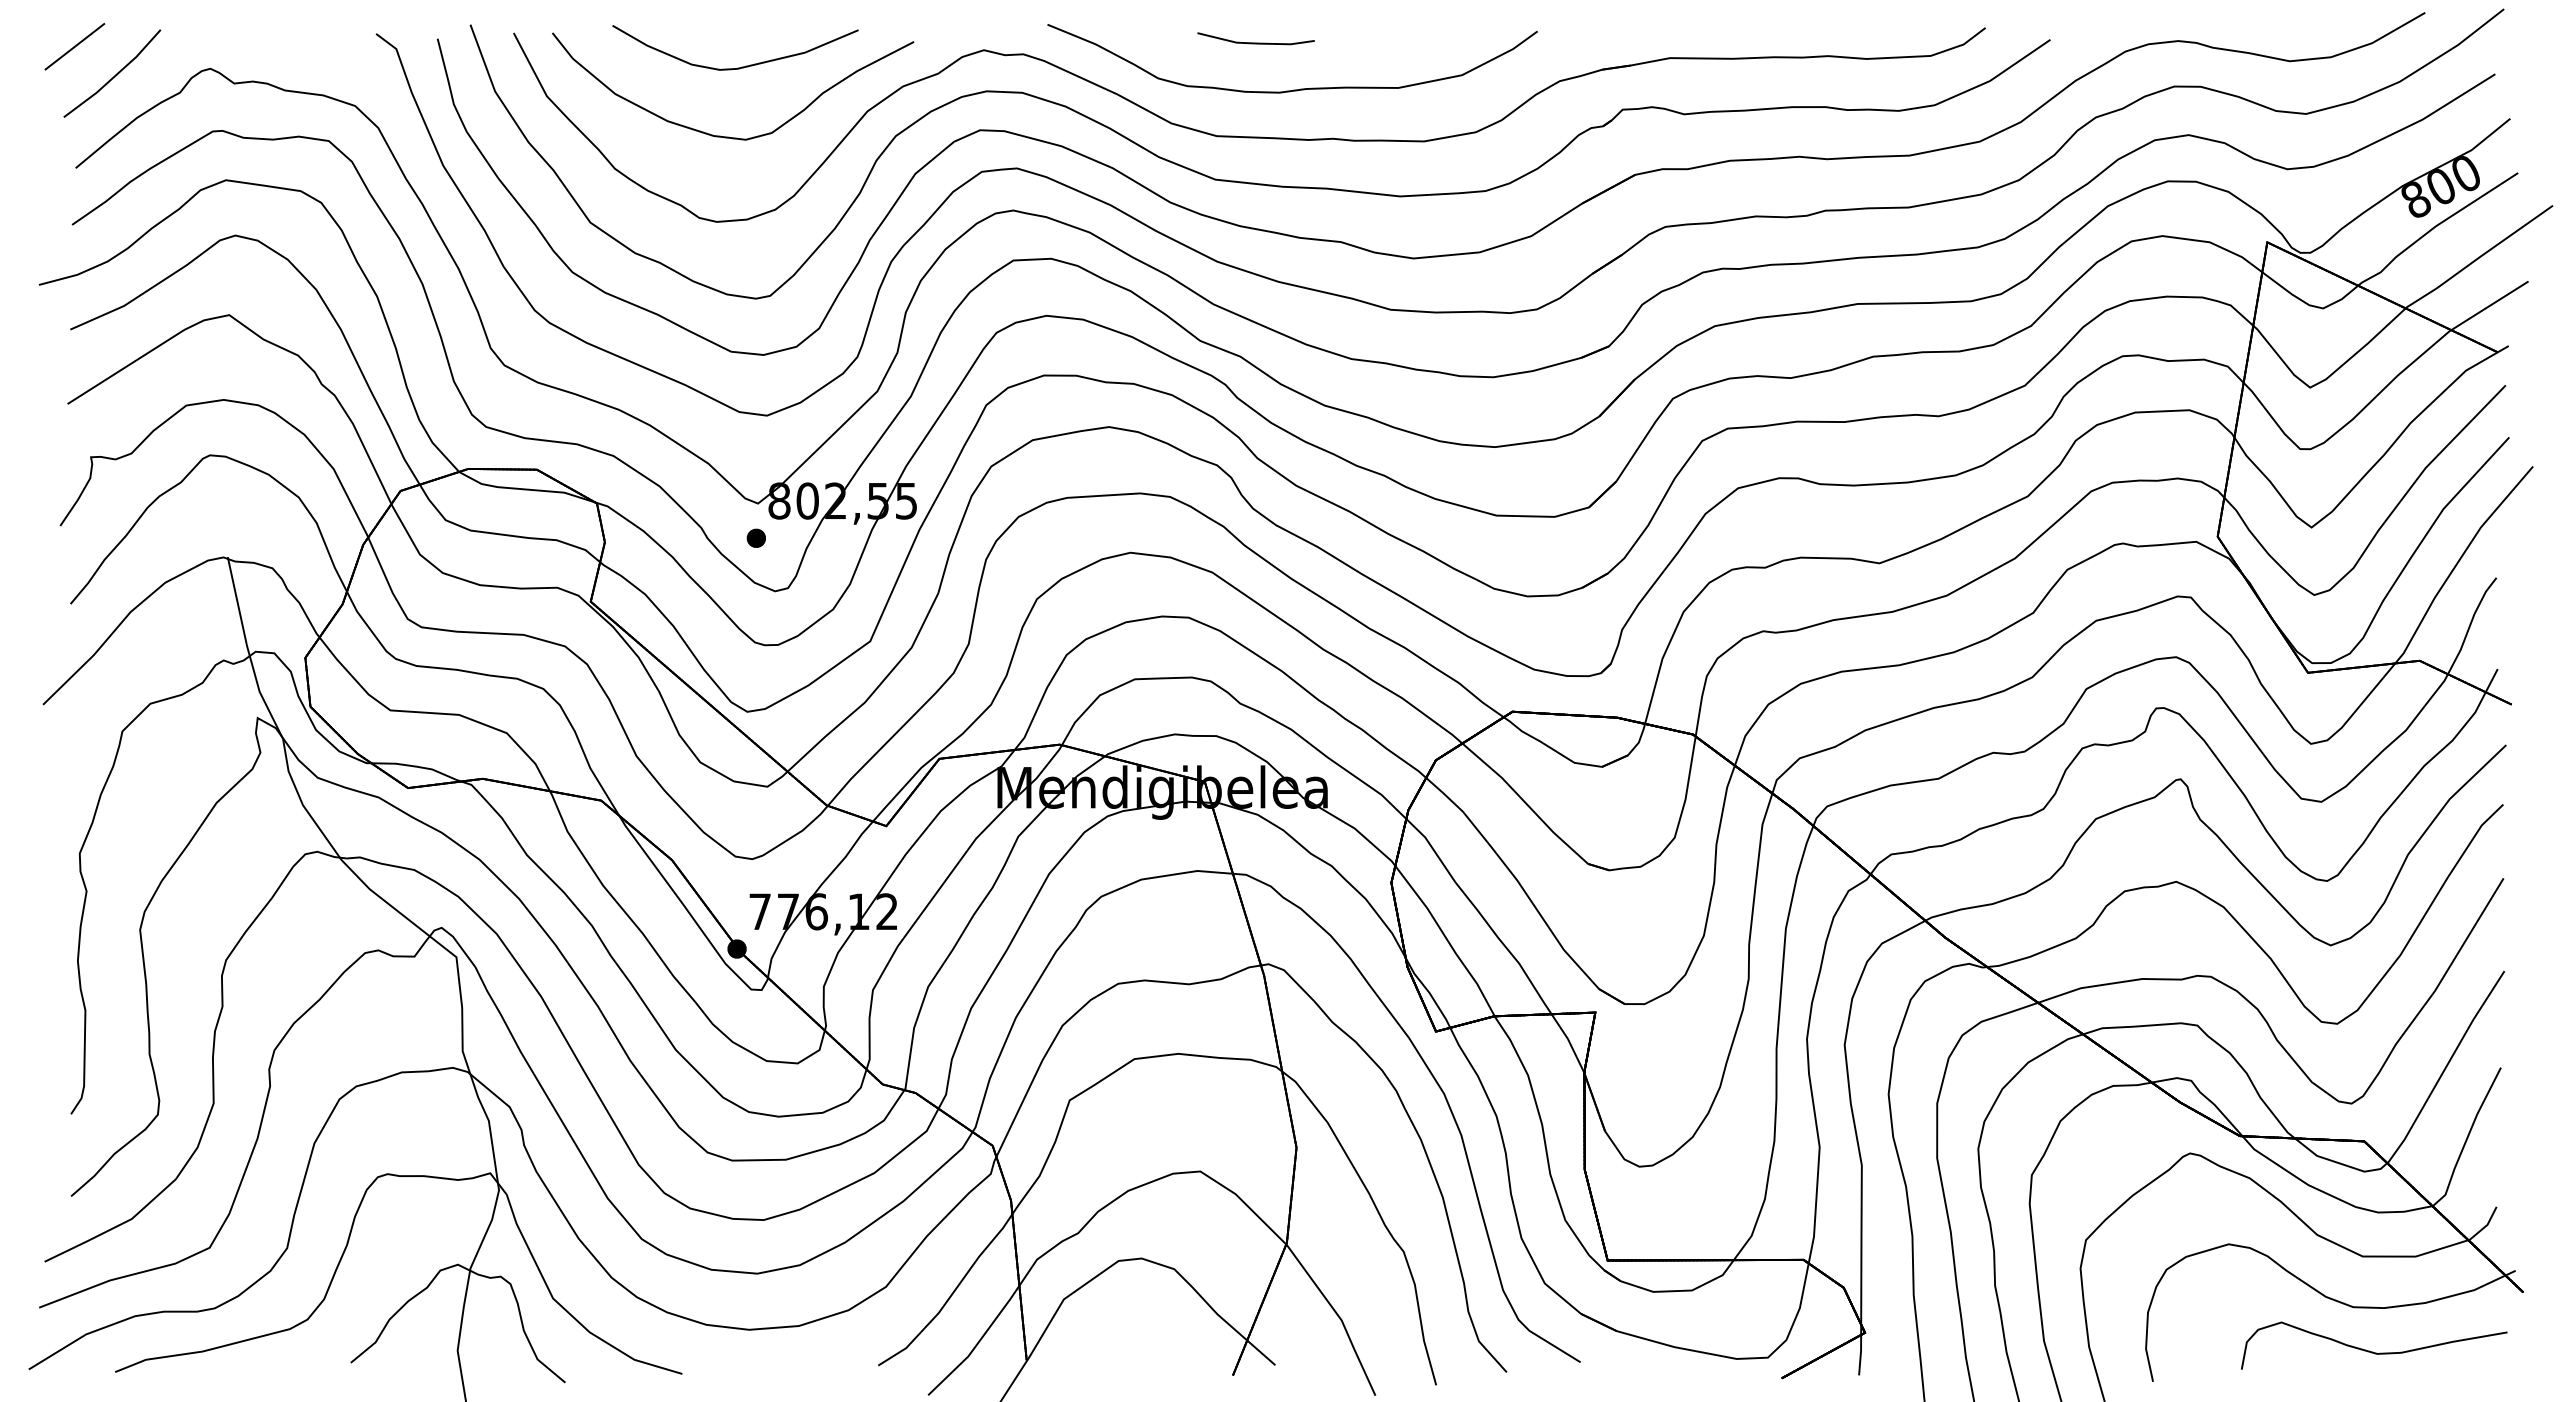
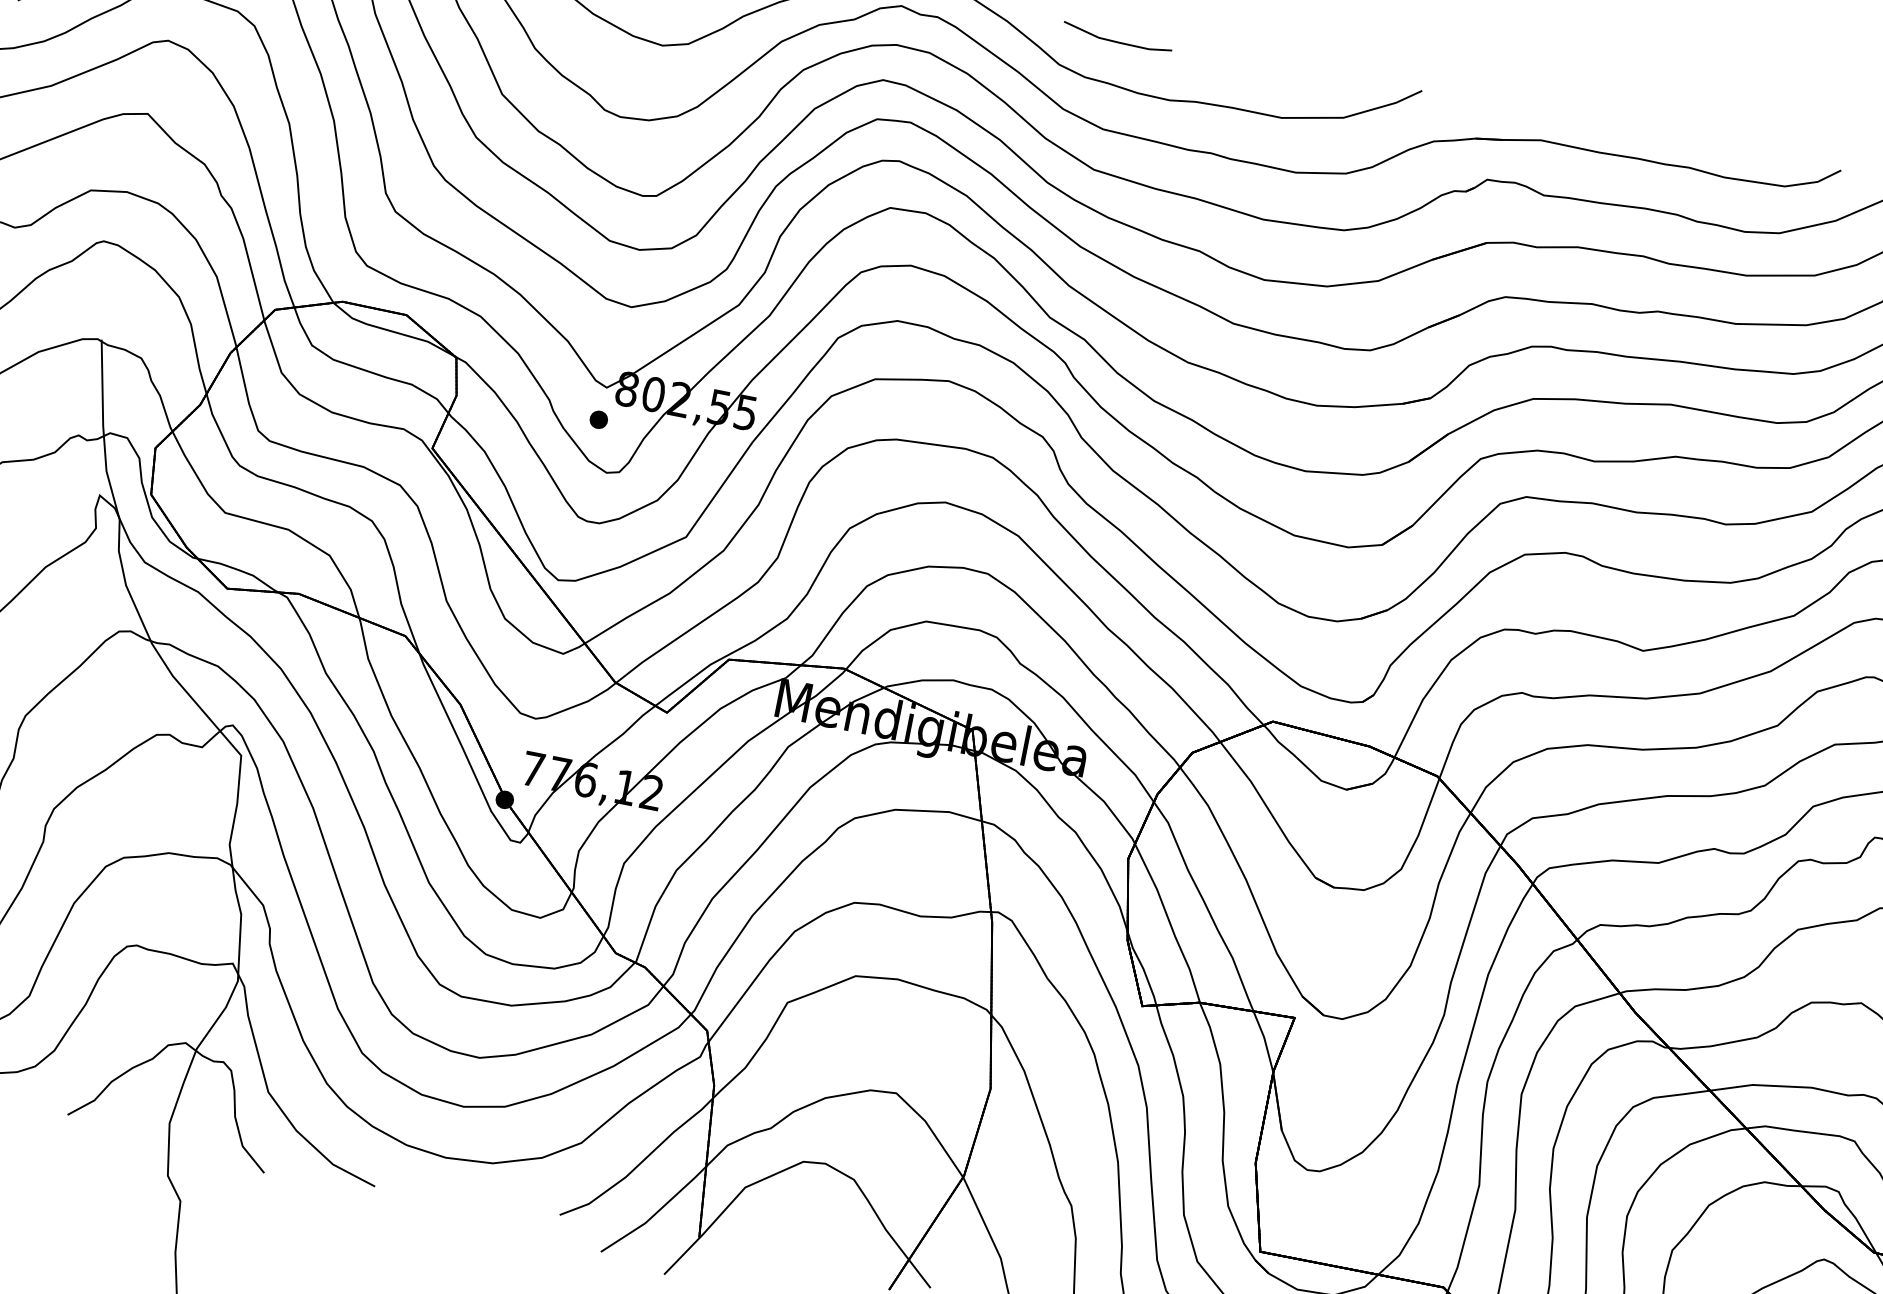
line: (1255, 42) -> (1116, 41), moved

